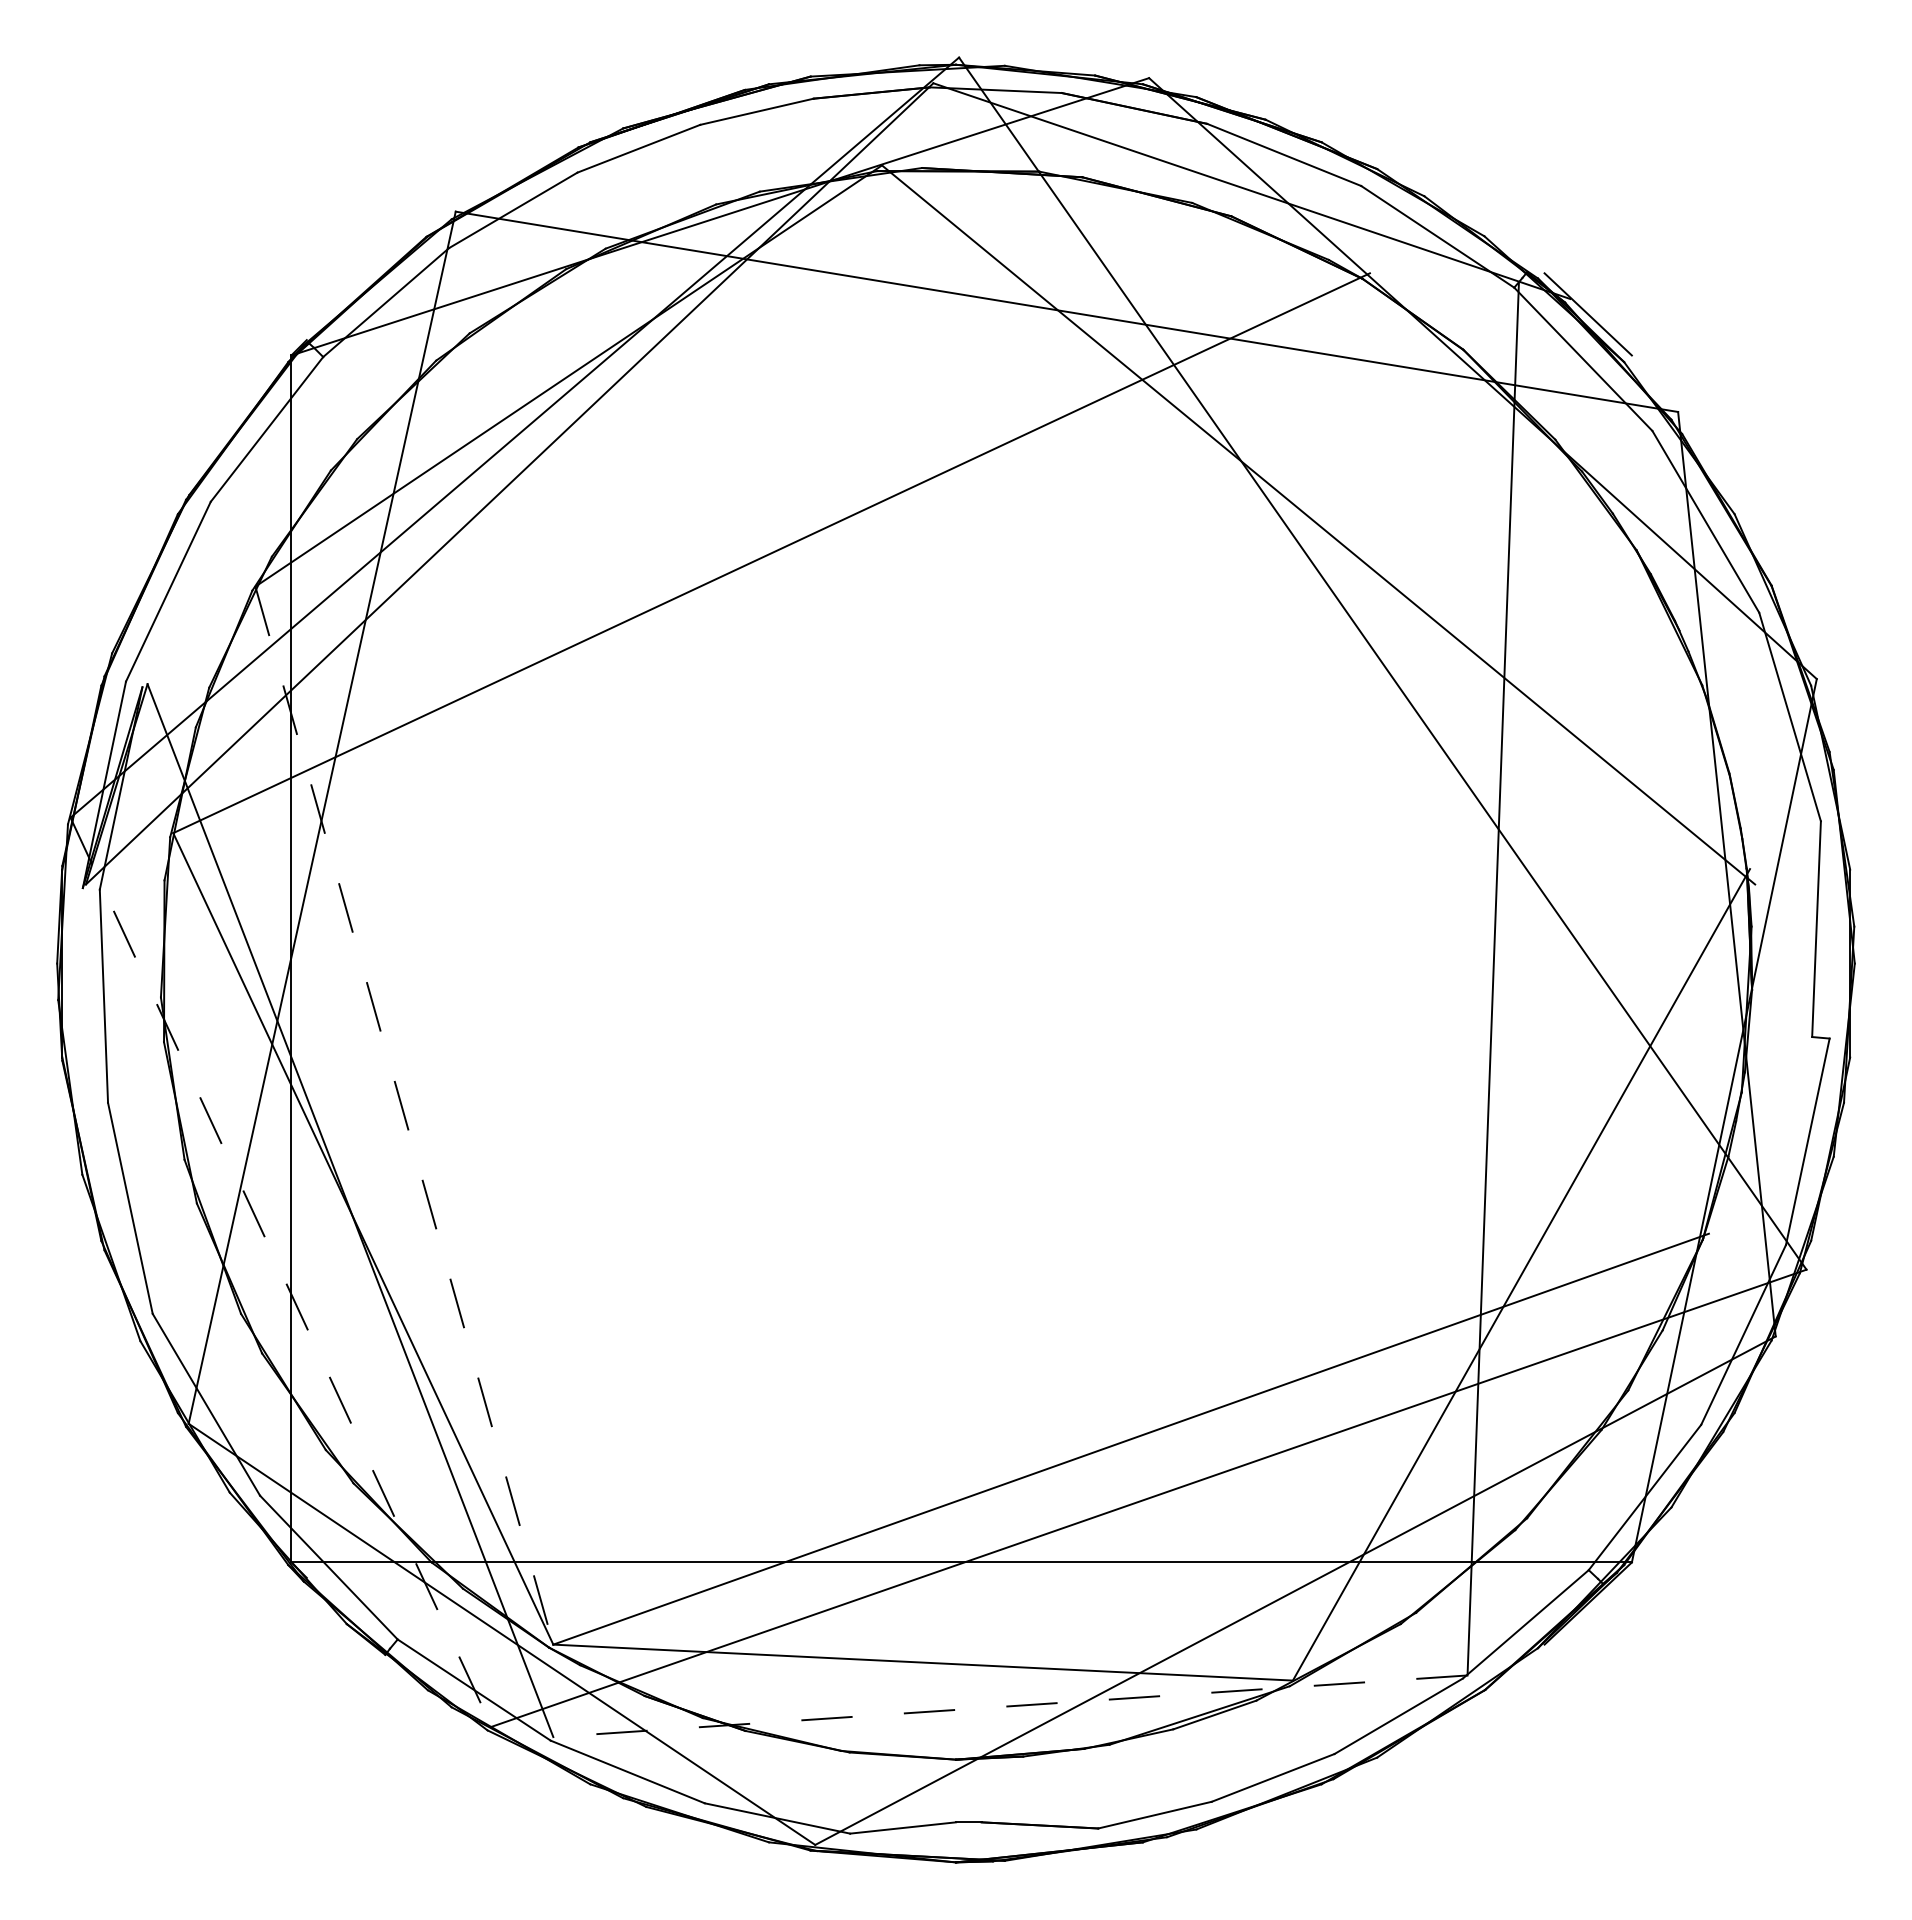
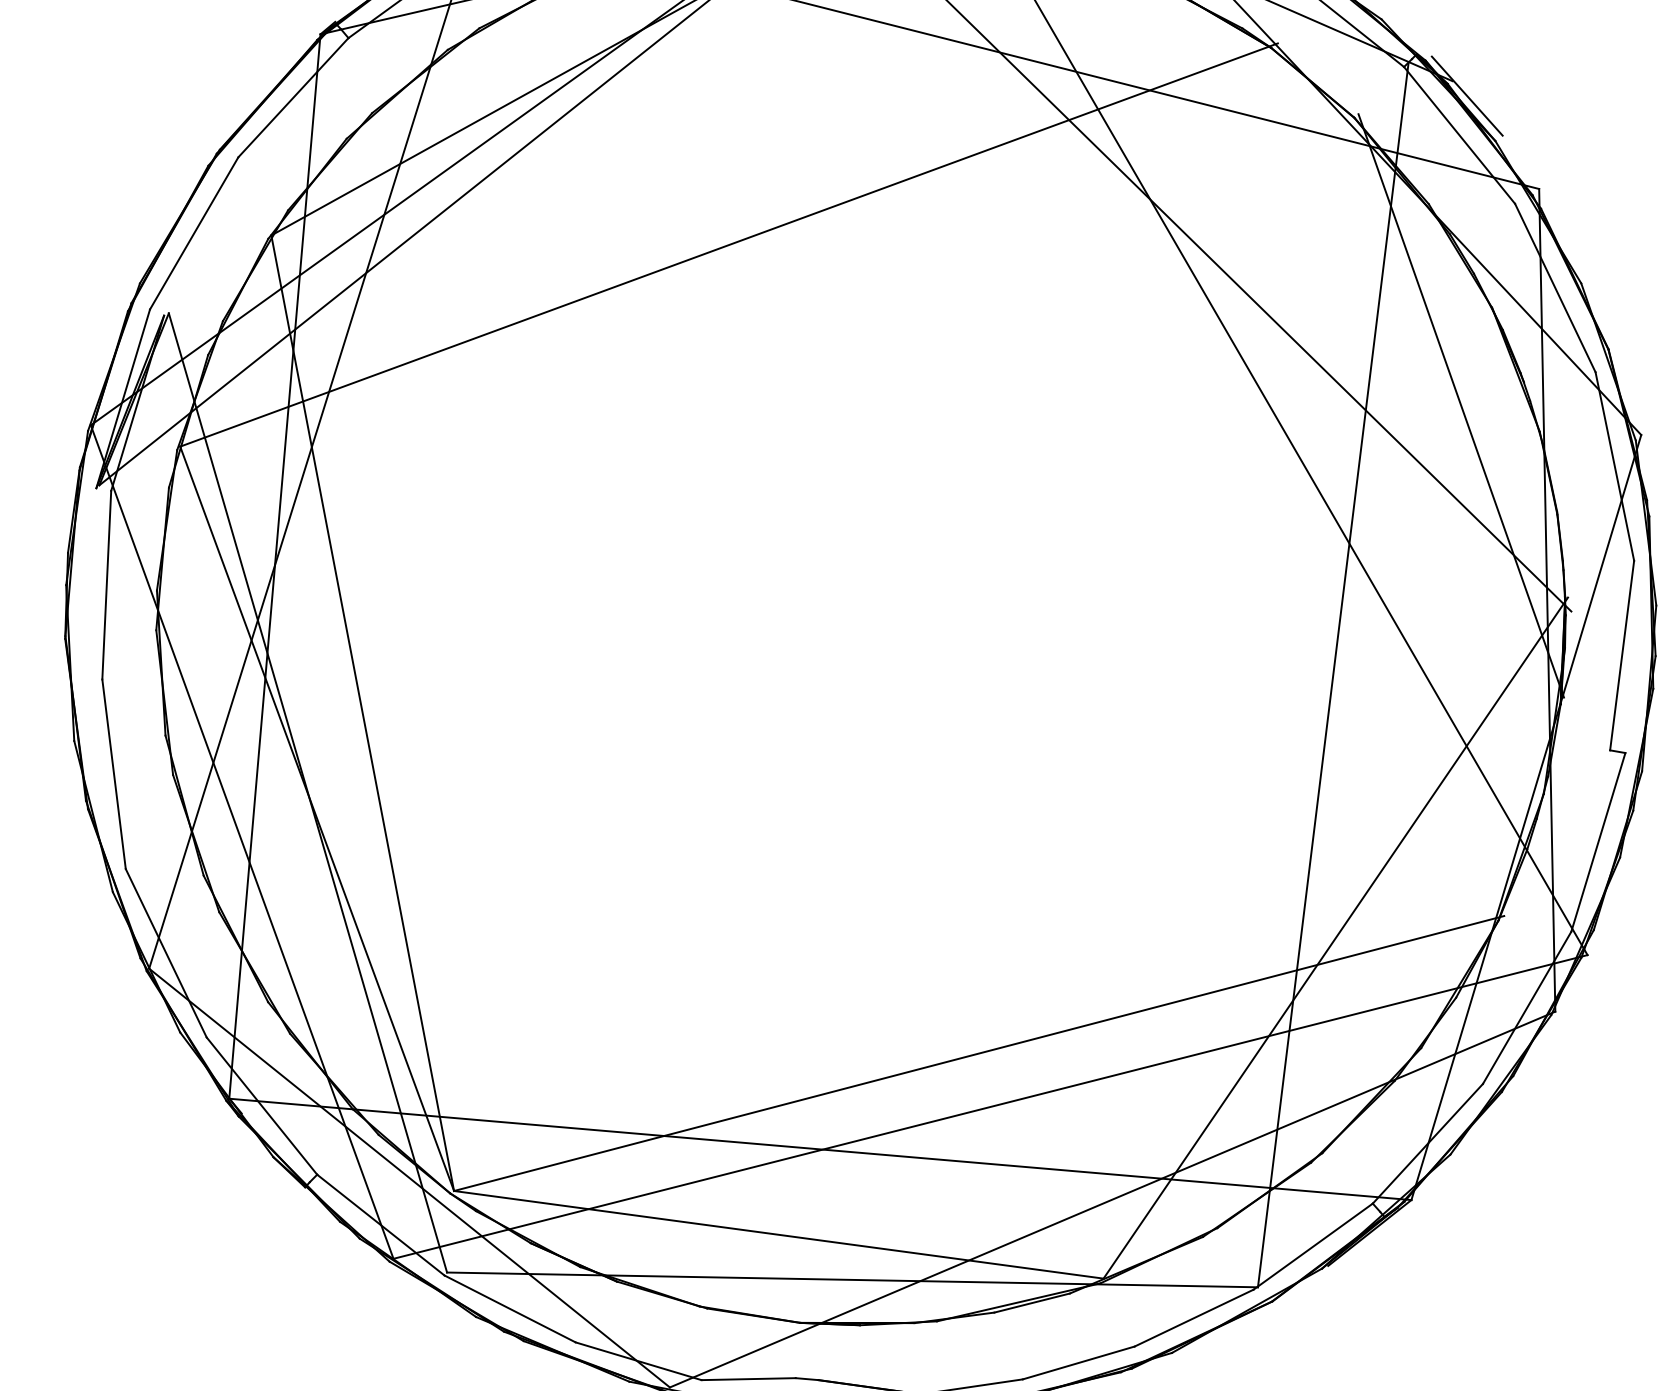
line: (1611, 663) -> (1461, 405), added
line: (404, 1115) -> (362, 713), dashed -> solid
line: (281, 1272) -> (242, 842), dashed -> solid
line: (1009, 1706) -> (851, 1280), dashed -> solid

